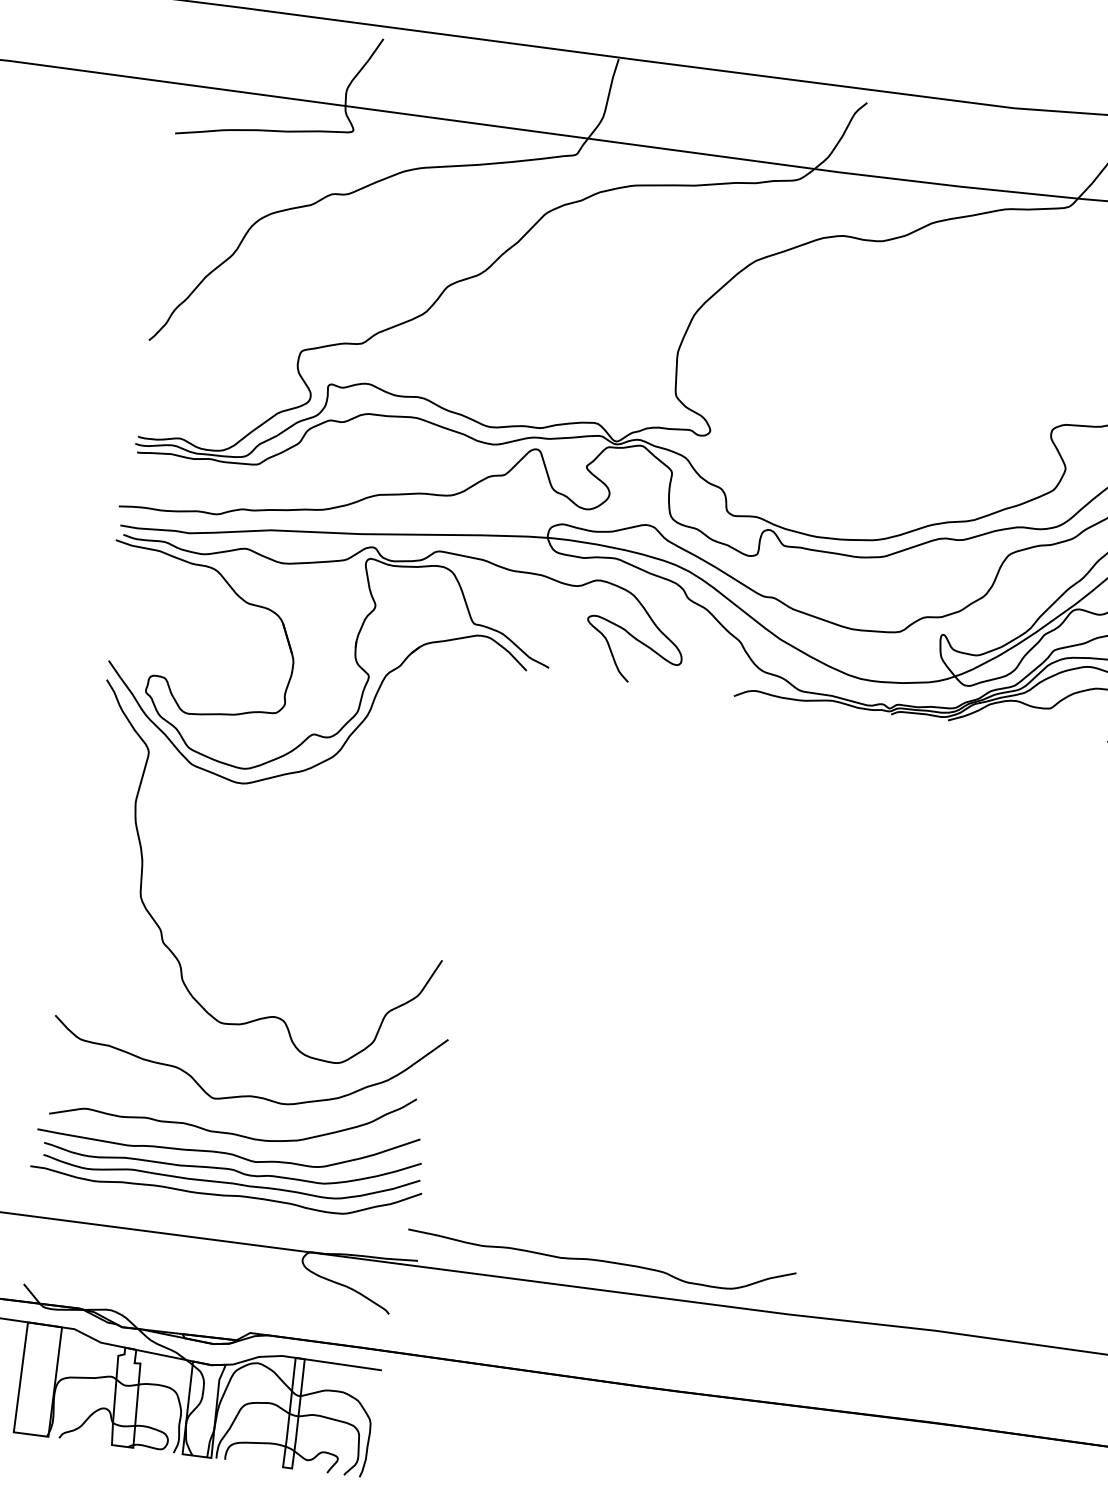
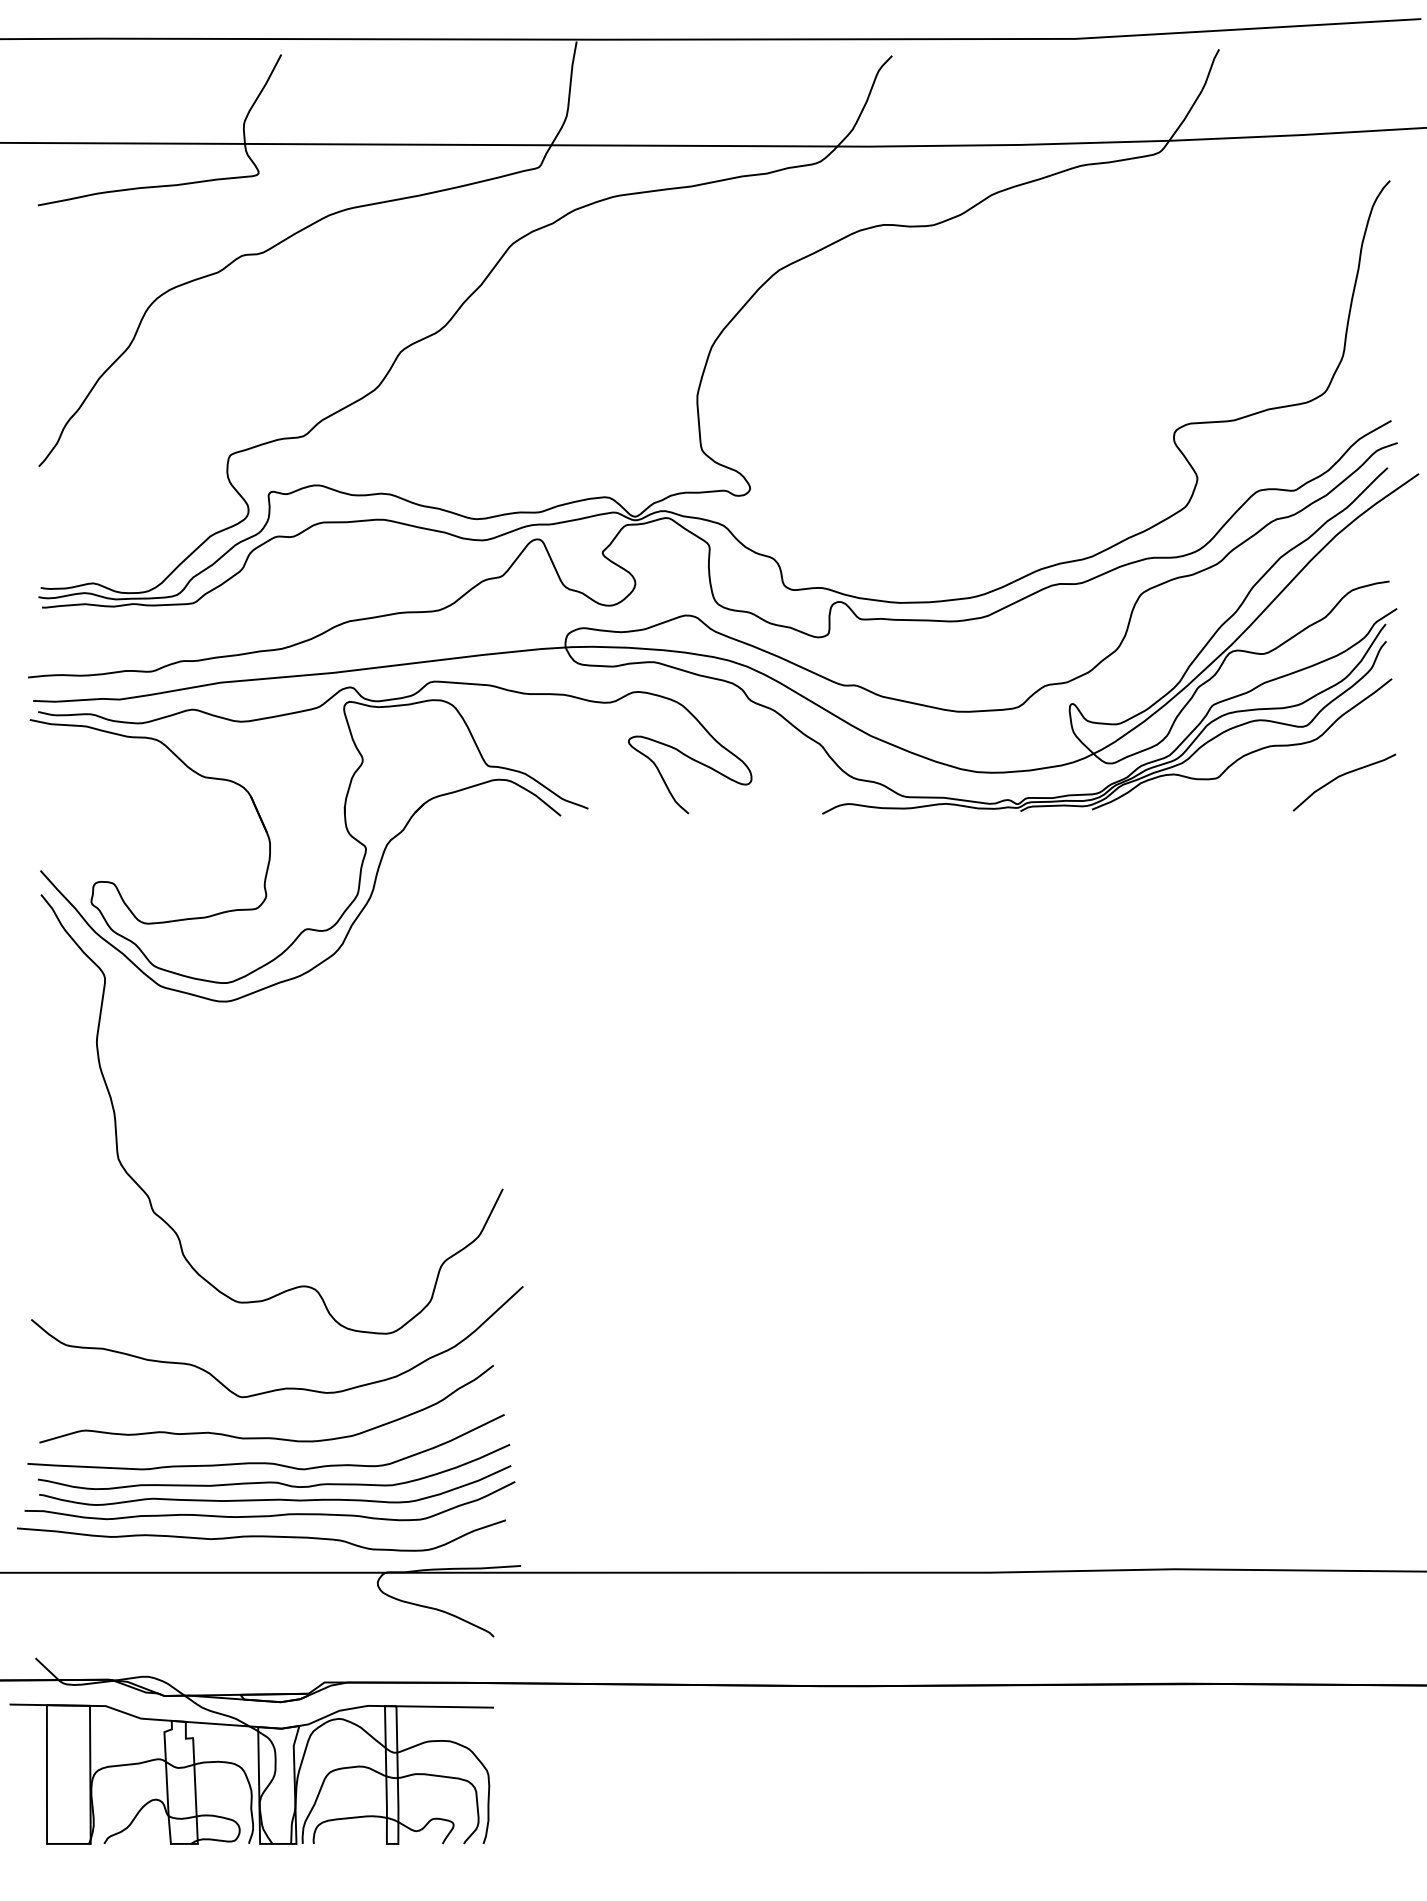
curve: (601, 1260) -> (261, 1535), moved

